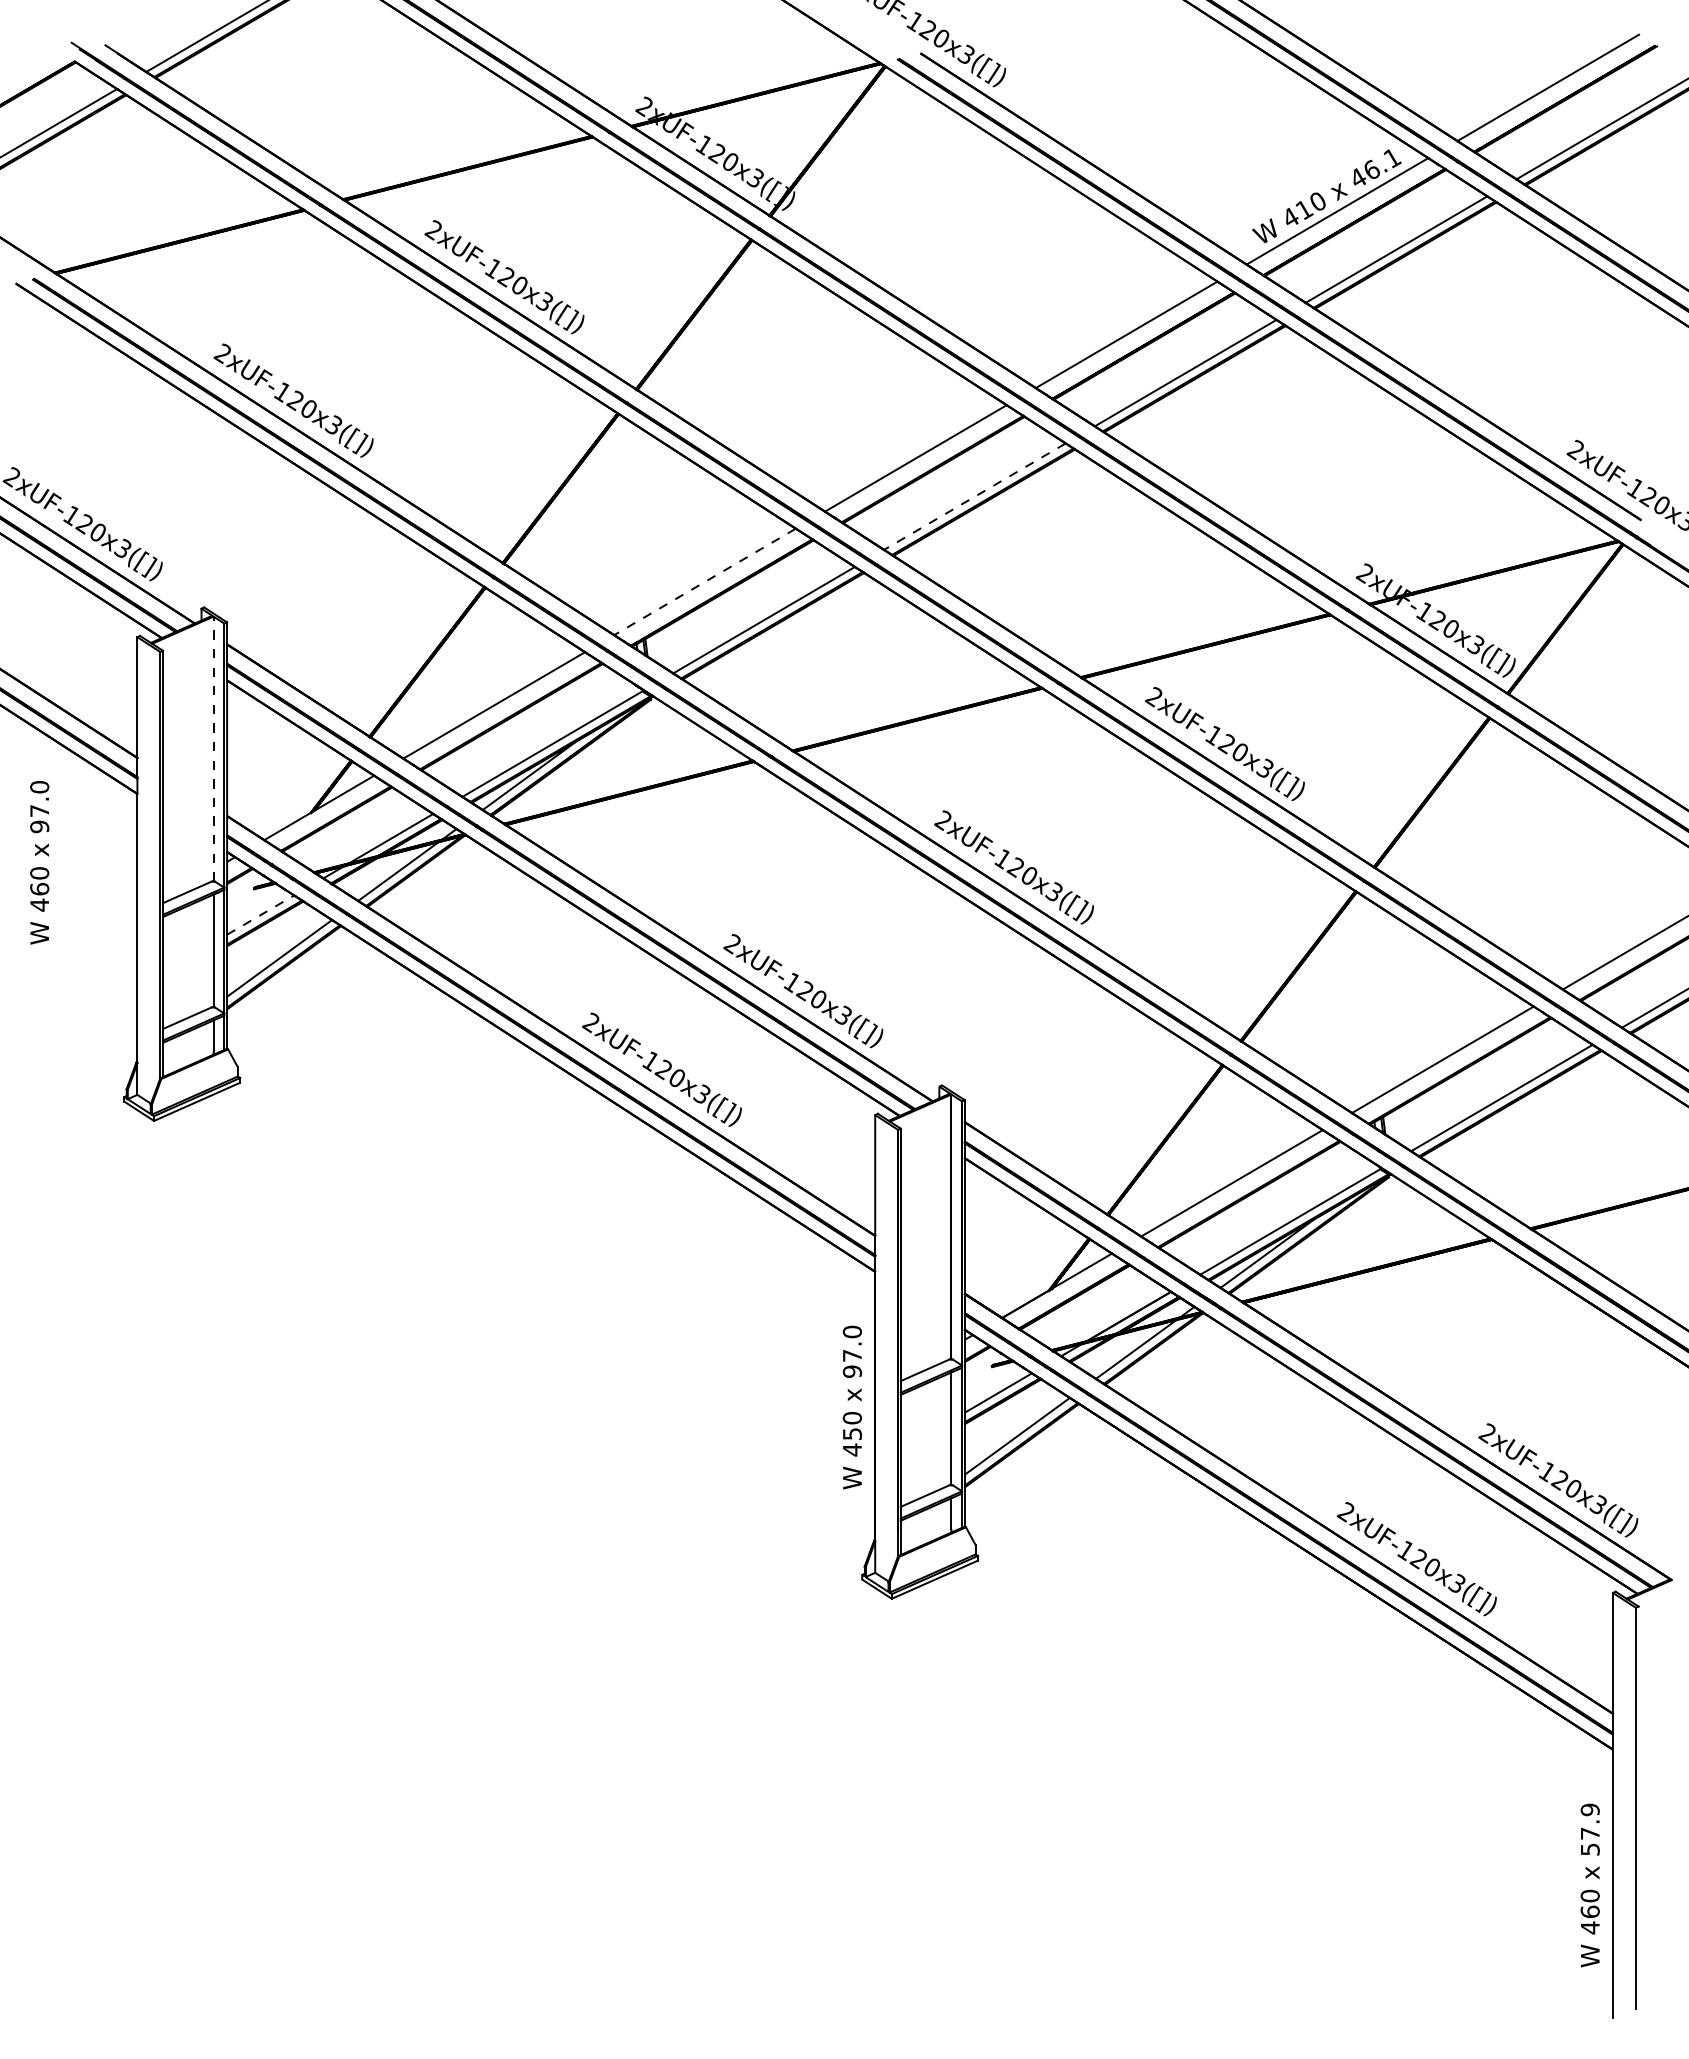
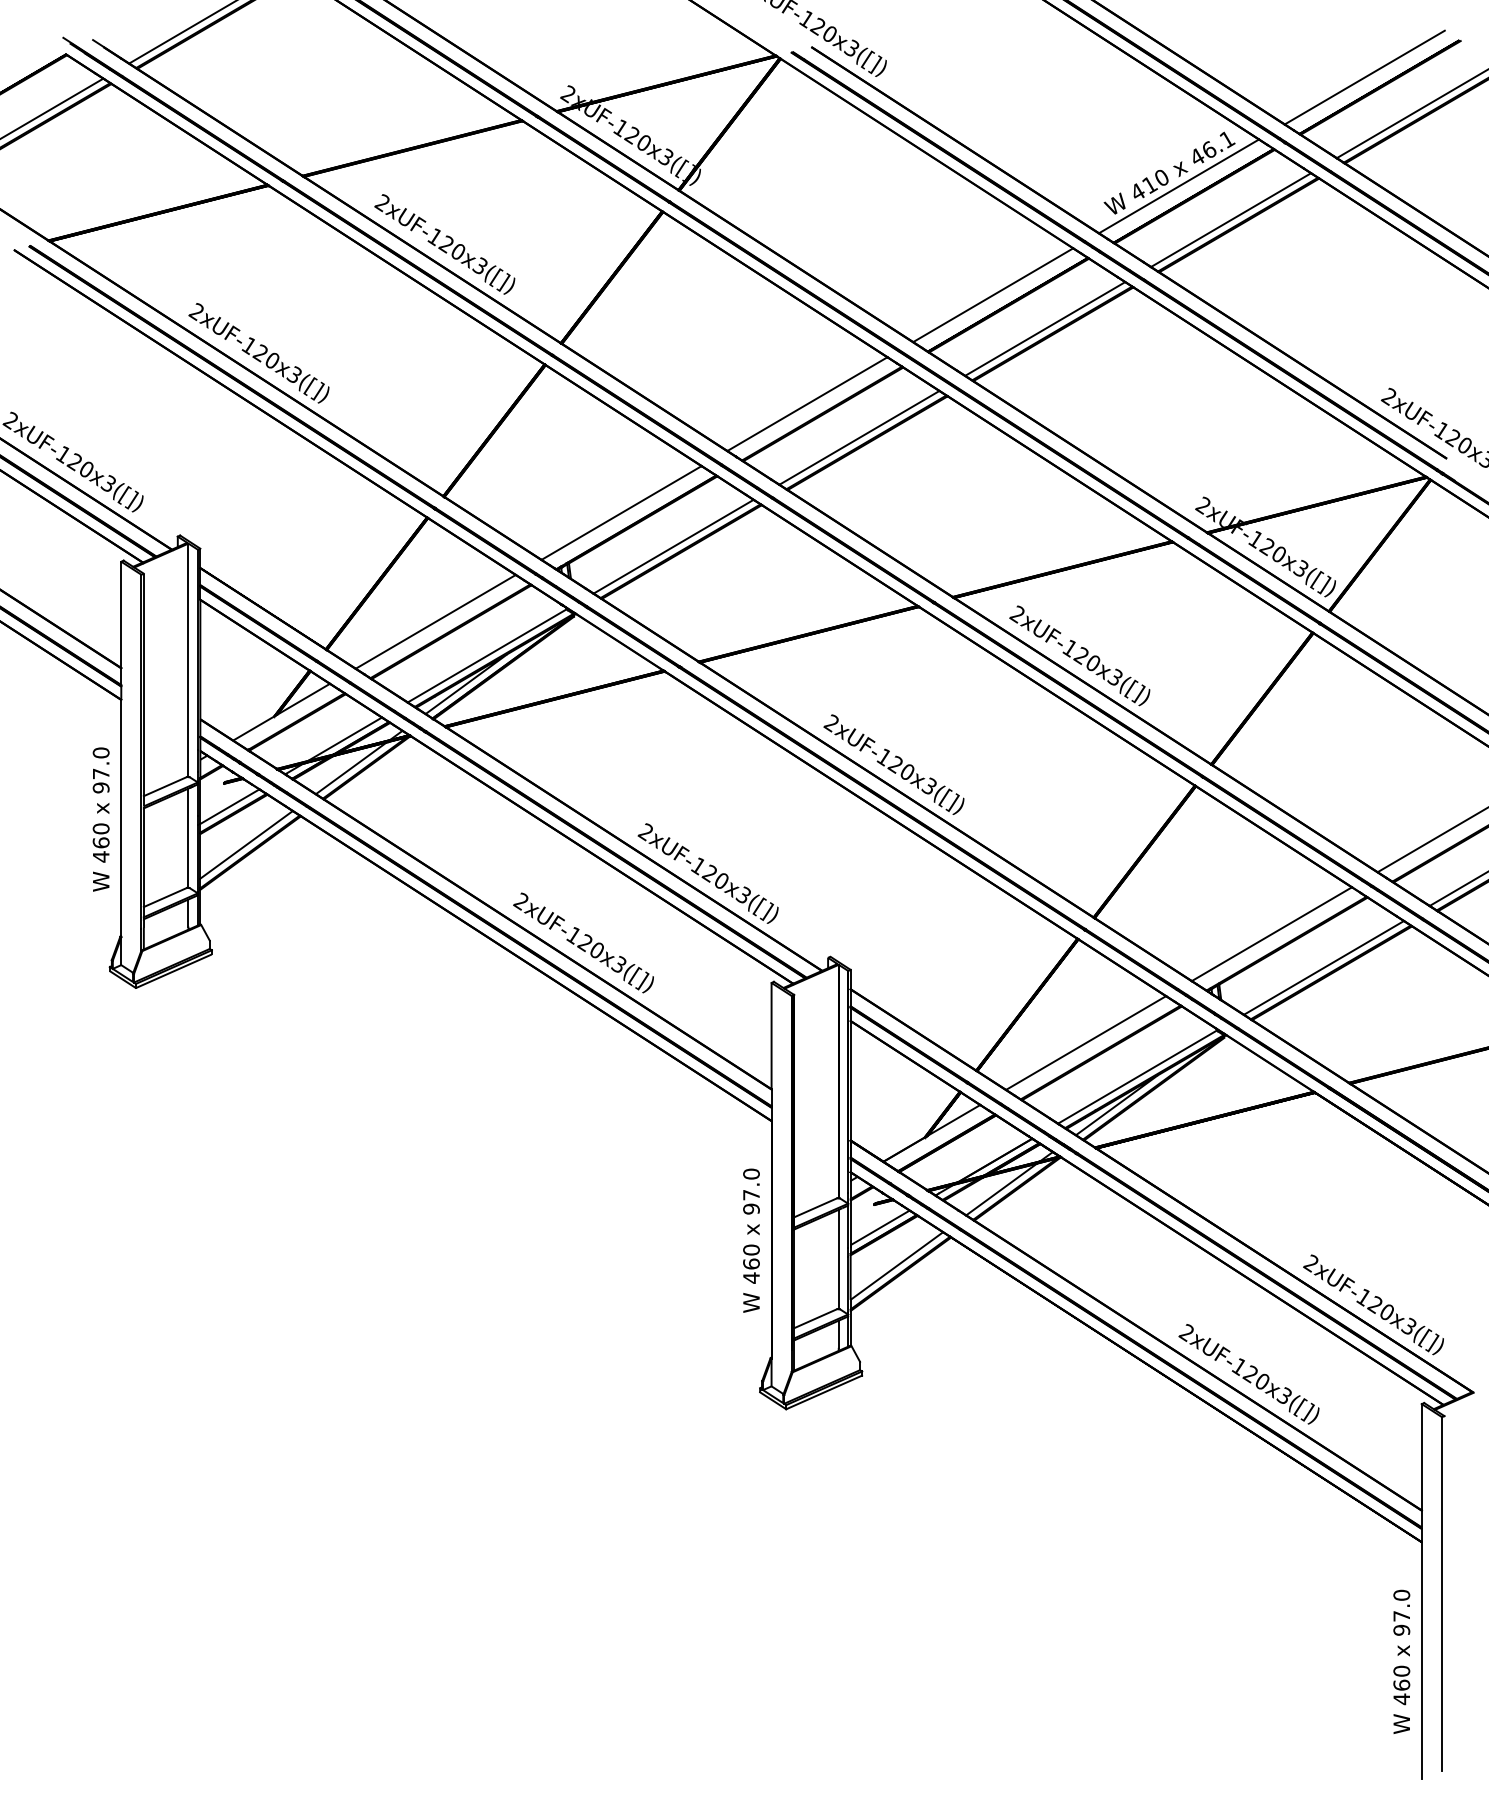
line: (974, 496) -> (859, 437), dashed -> solid
line: (704, 582) -> (621, 513), dashed -> solid
line: (213, 749) -> (188, 660), dashed -> solid
text: (38, 862) -> (100, 819), moved
line: (262, 913) -> (231, 805), dashed -> solid
text: (852, 1433) -> (751, 1263), 450 -> 460
text: (1589, 1829) -> (1401, 1612), 57.9 -> 97.0

